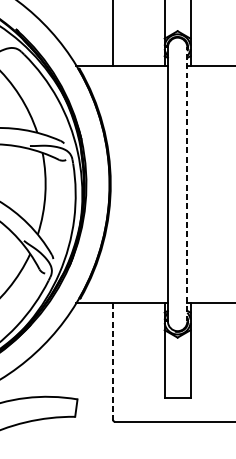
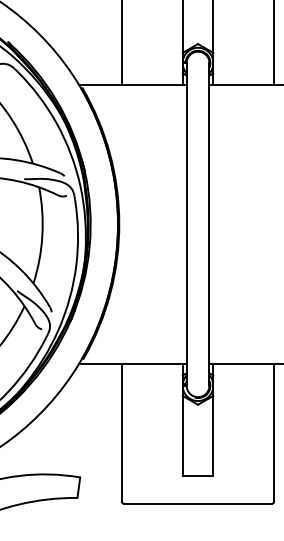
line: (187, 183) -> (209, 223), dashed -> solid
line: (112, 361) -> (121, 432), dashed -> solid

